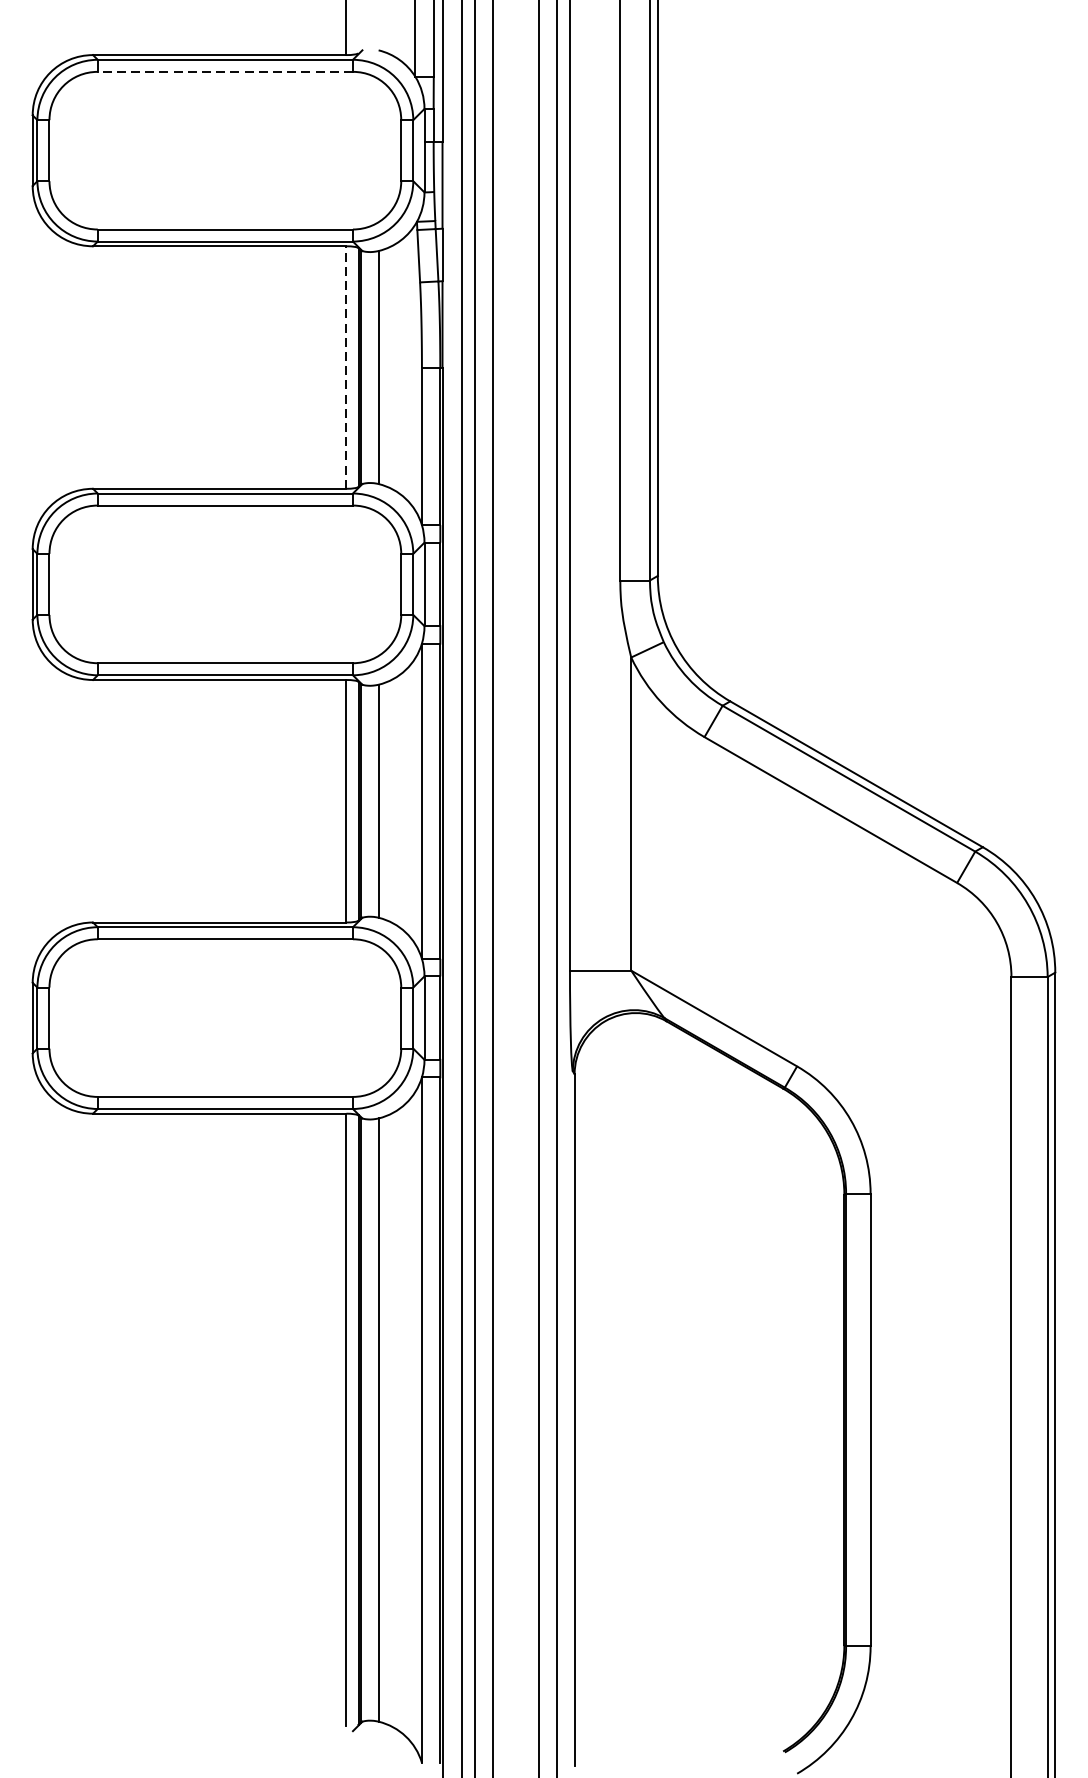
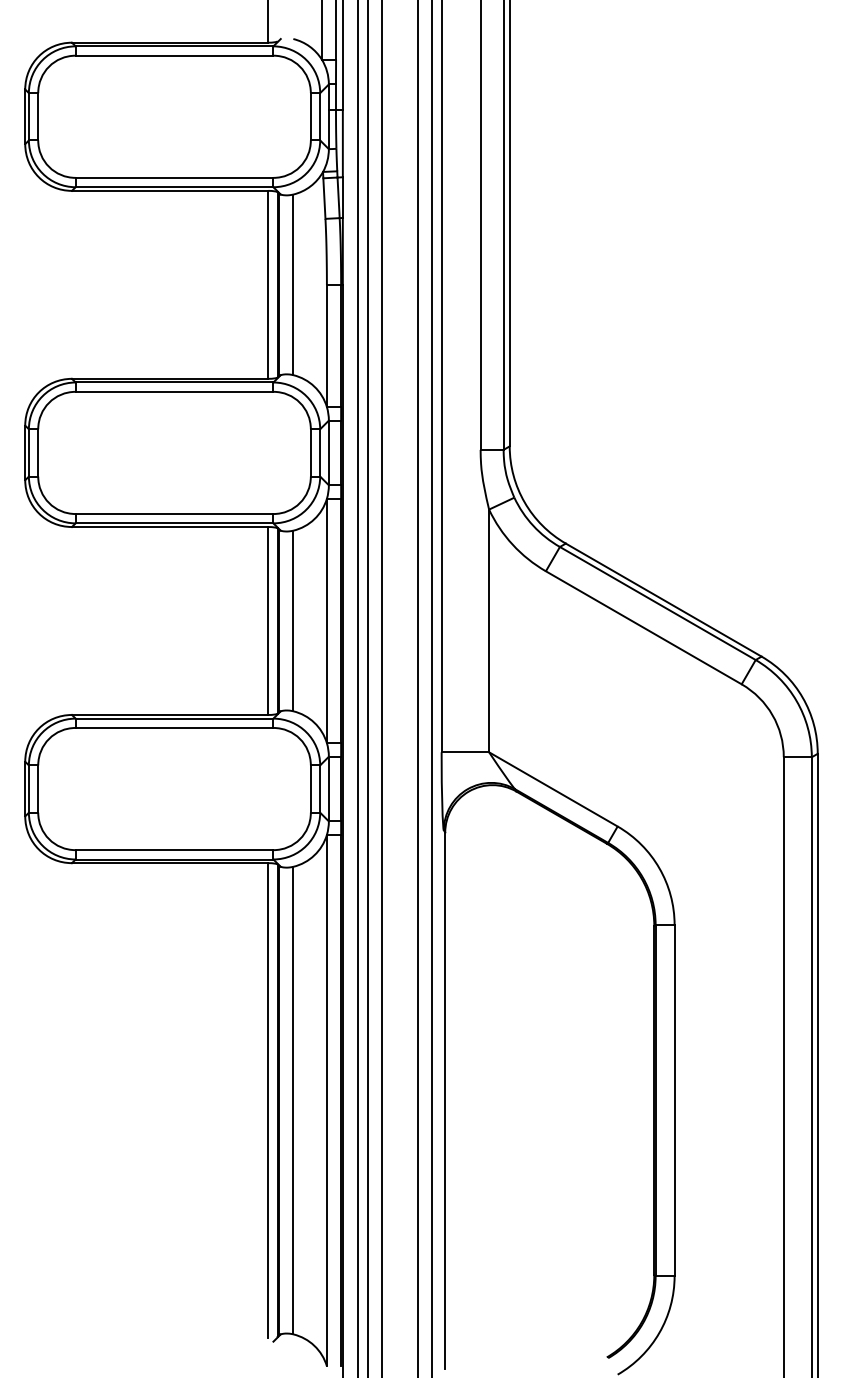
line: (225, 71) -> (174, 55), dashed -> solid
line: (346, 367) -> (268, 284), dashed -> solid

